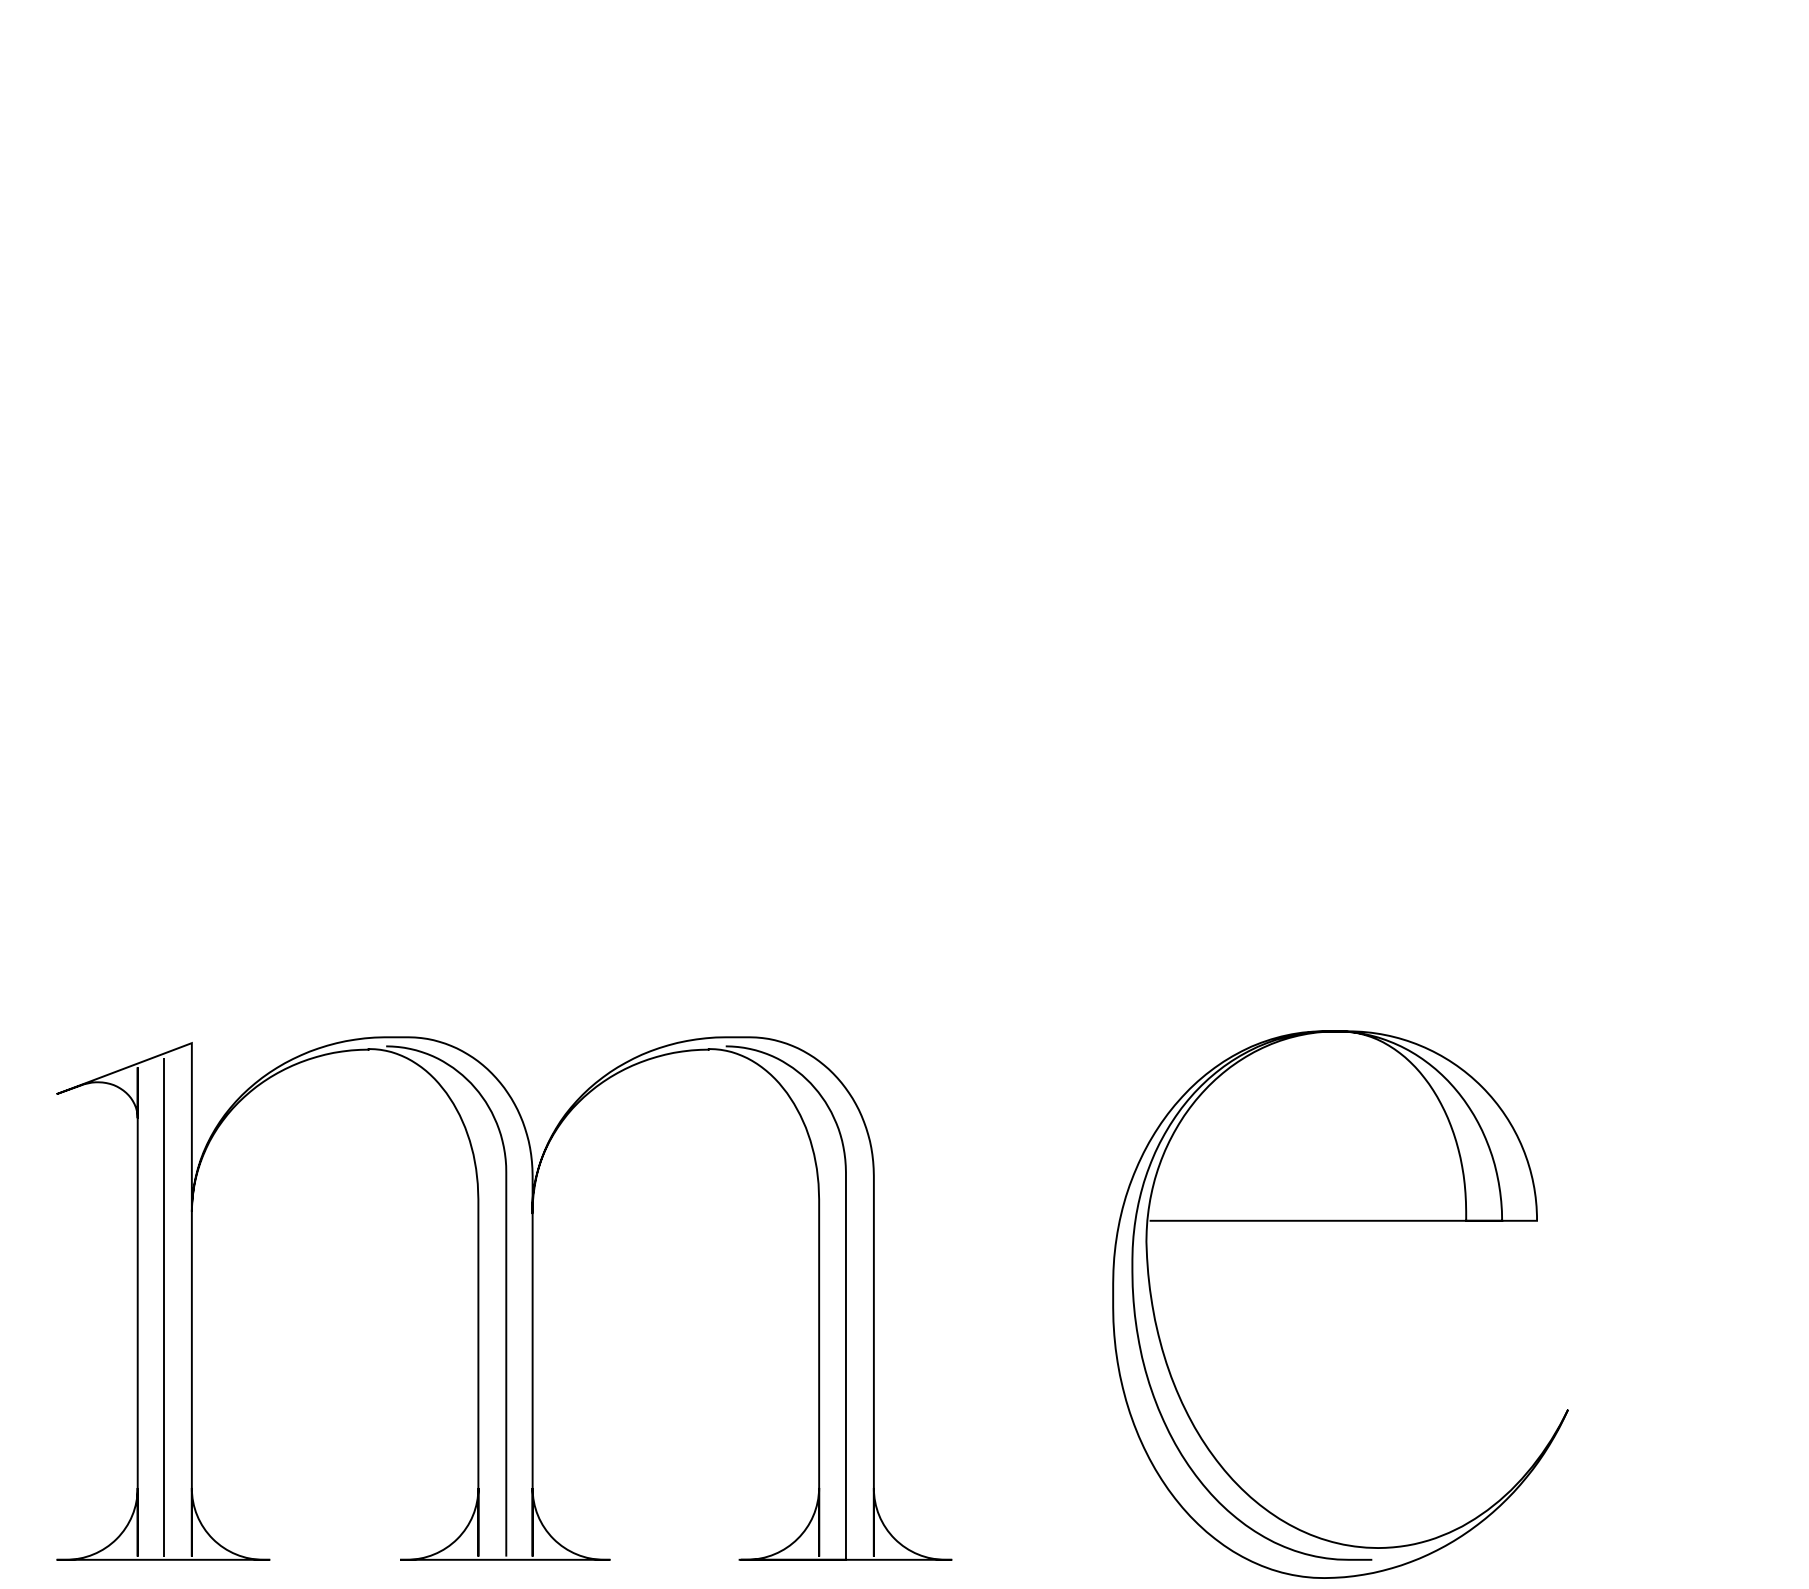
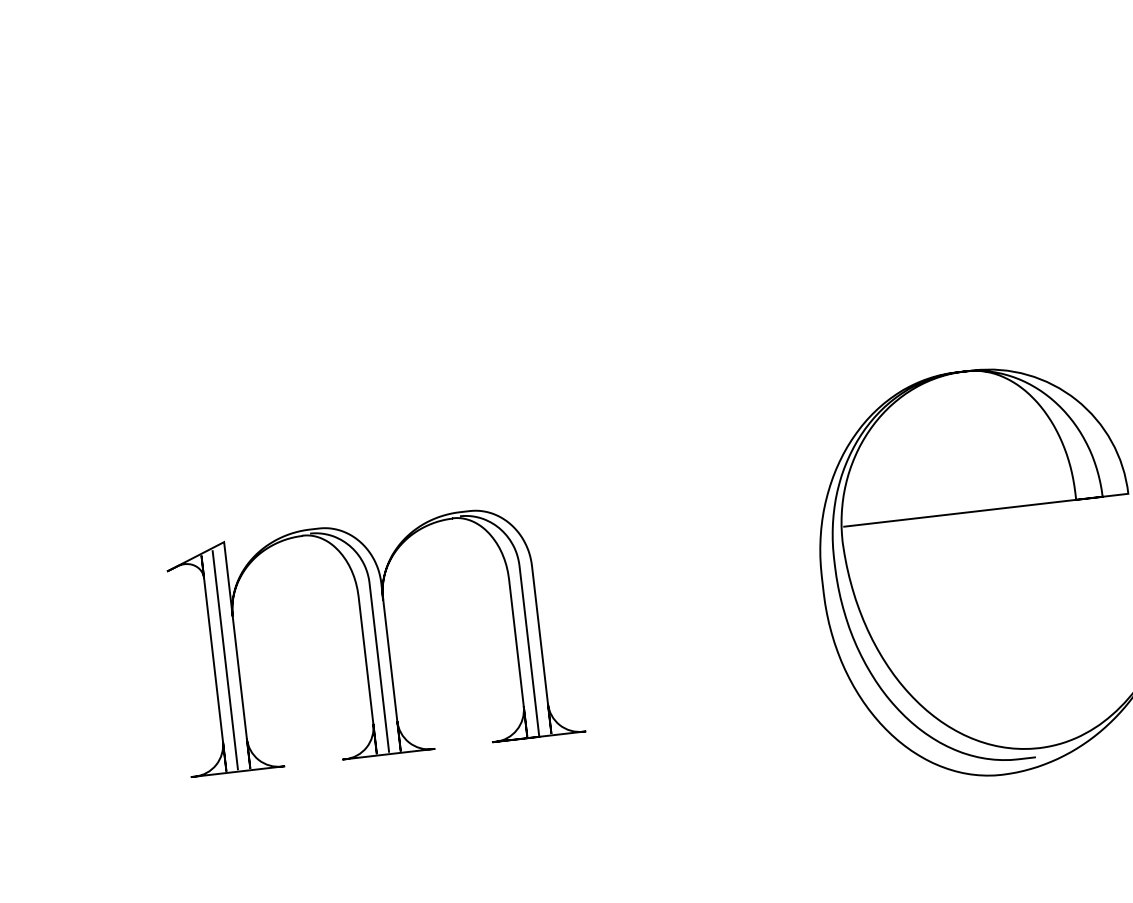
part: (504, 1298) -> (375, 638), size x0.6

